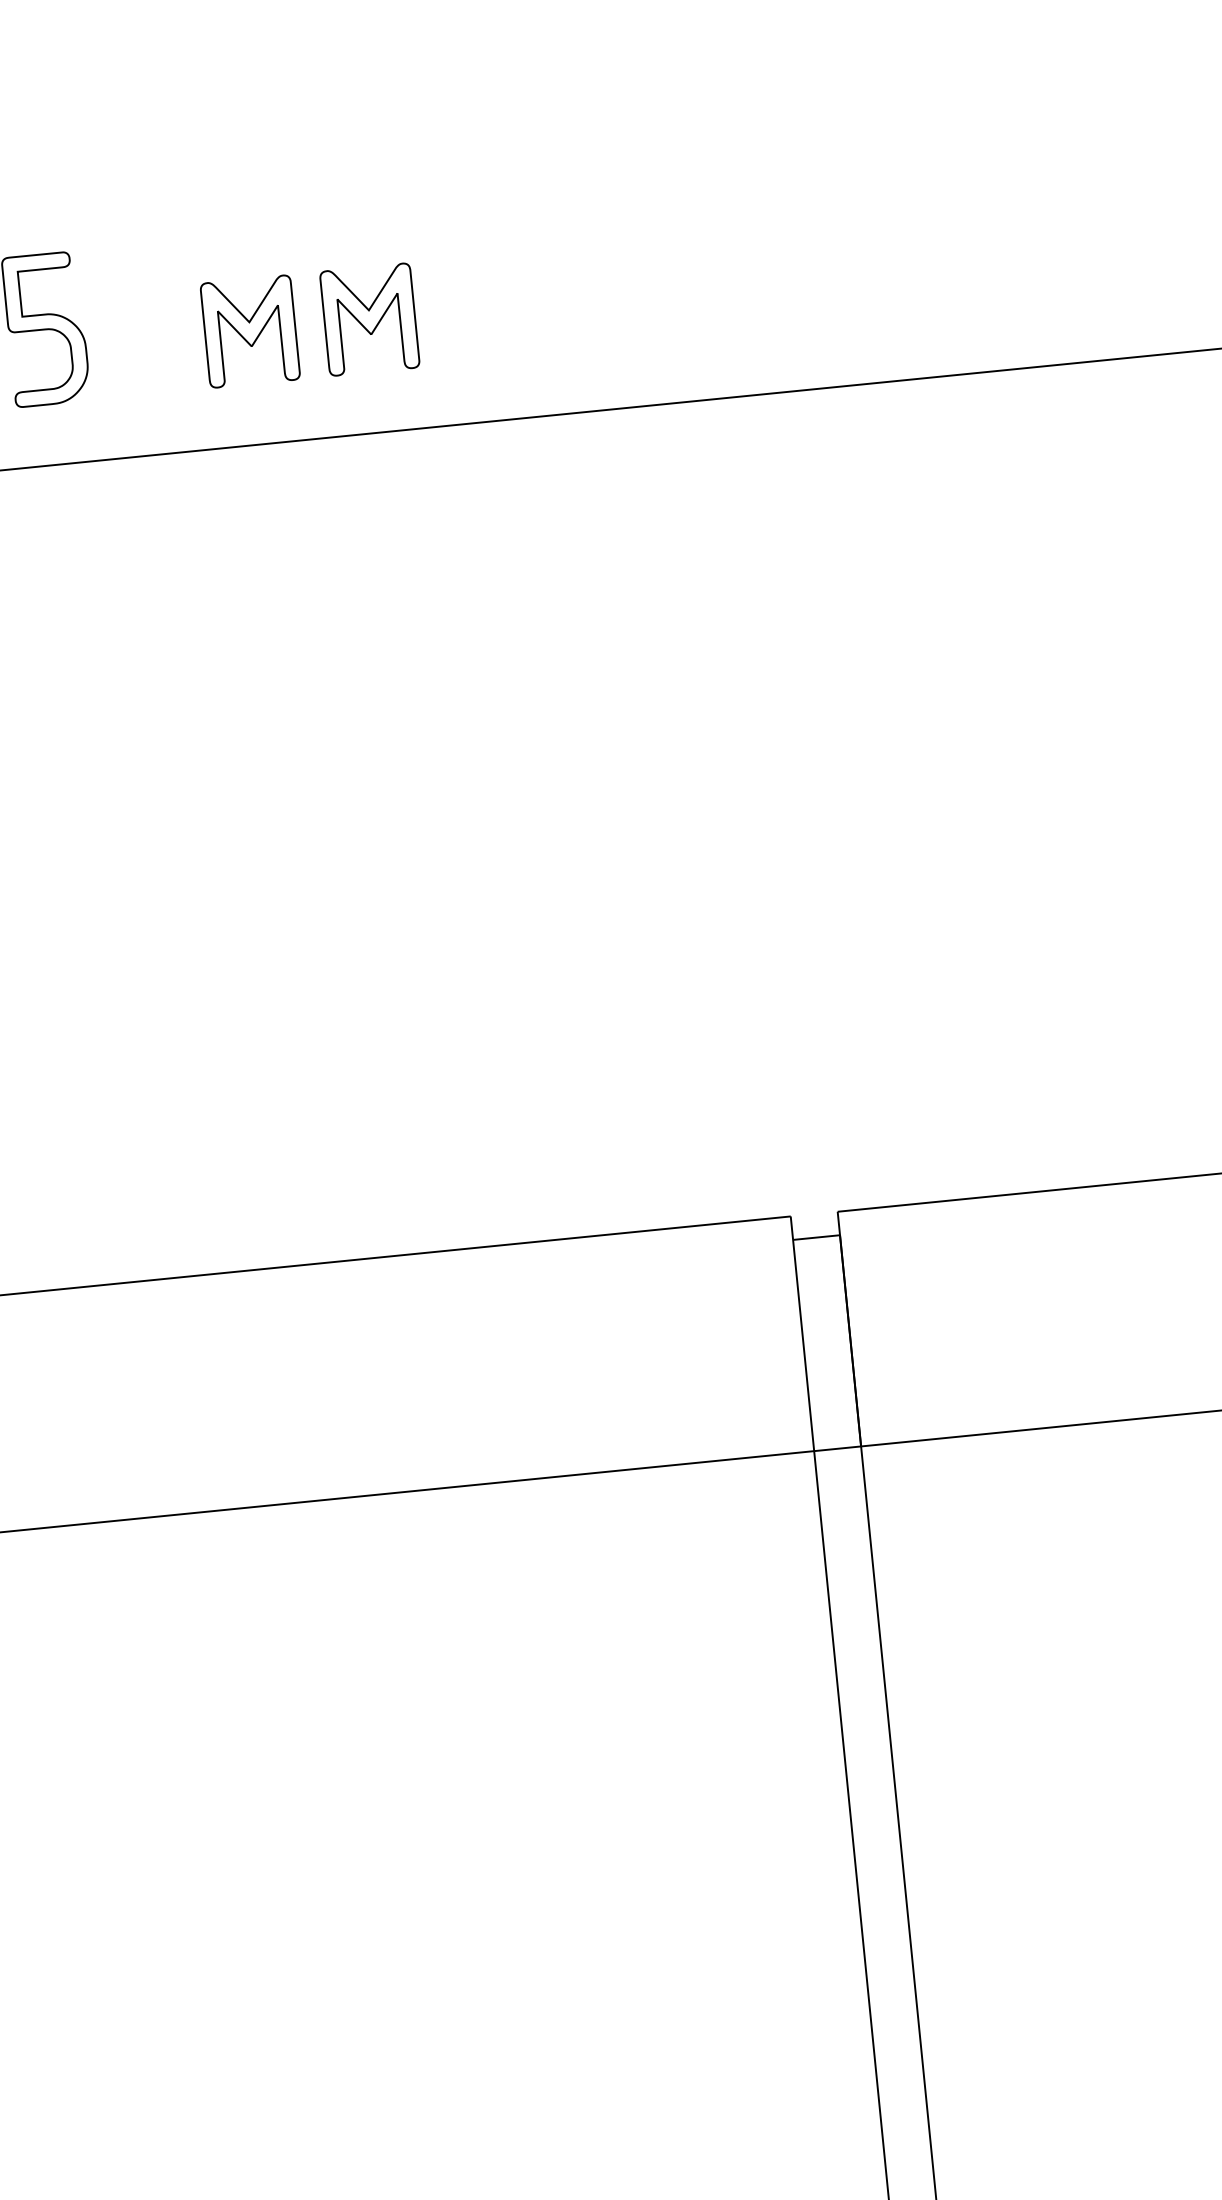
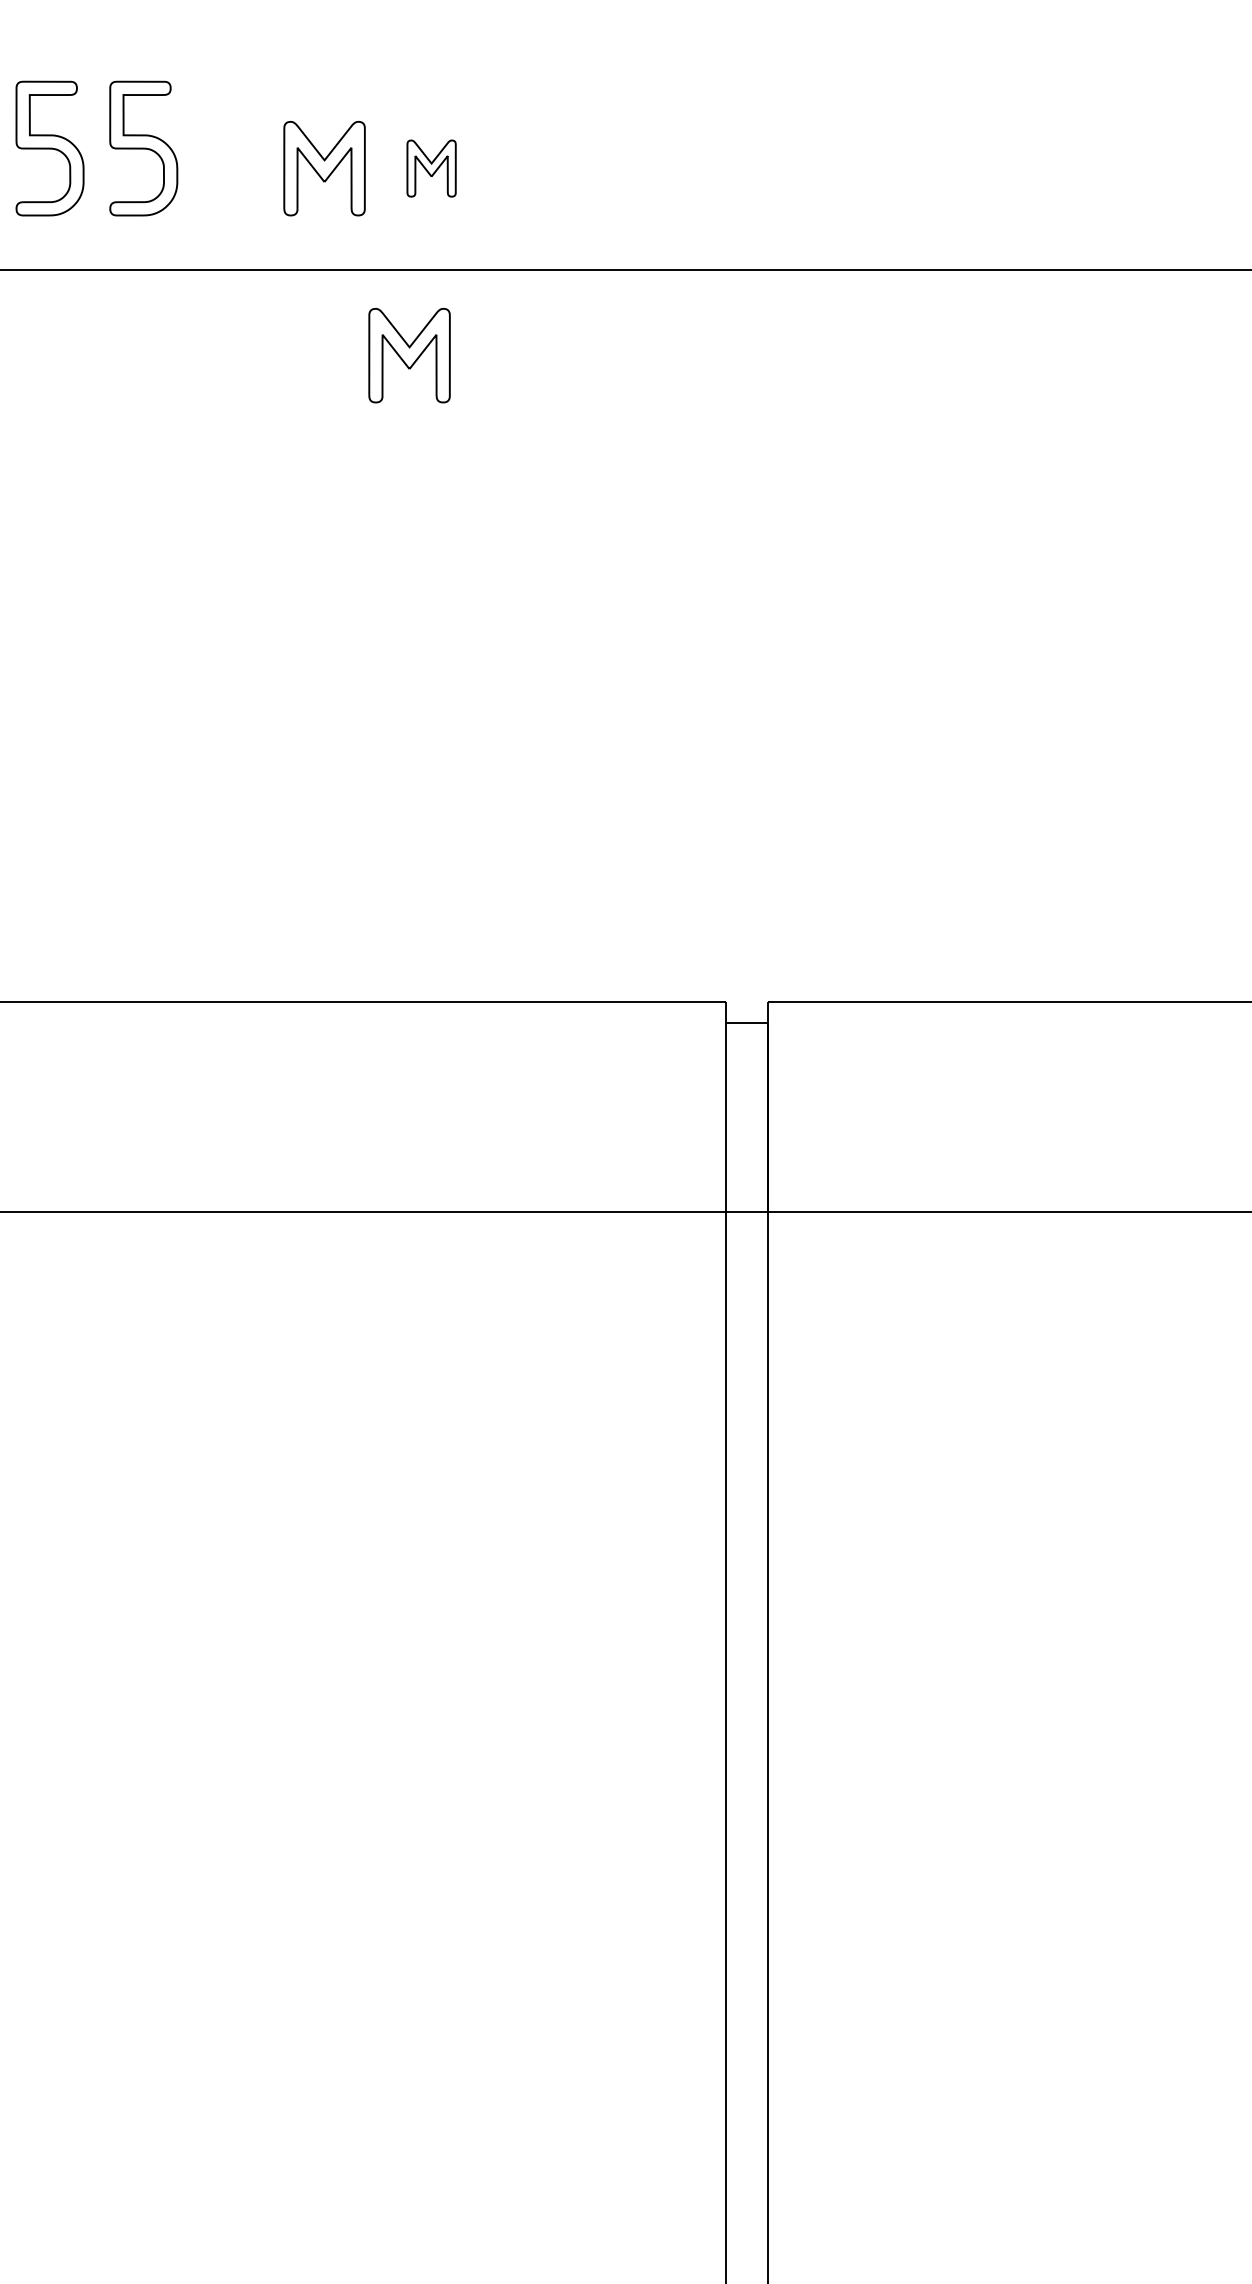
part: (369, 319) -> (431, 168), size x0.6
part: (365, 530) -> (409, 355), added

